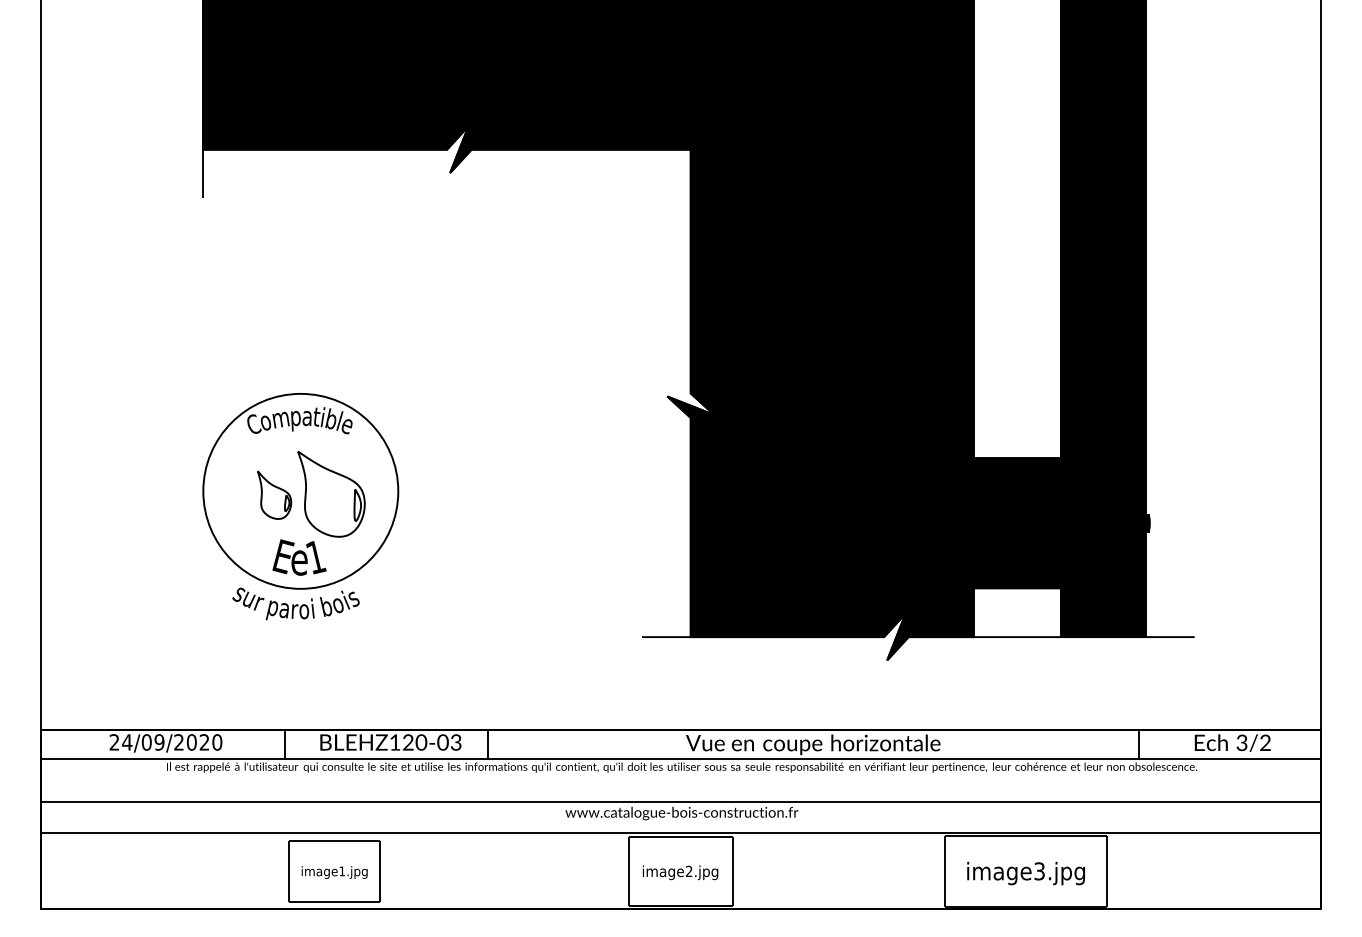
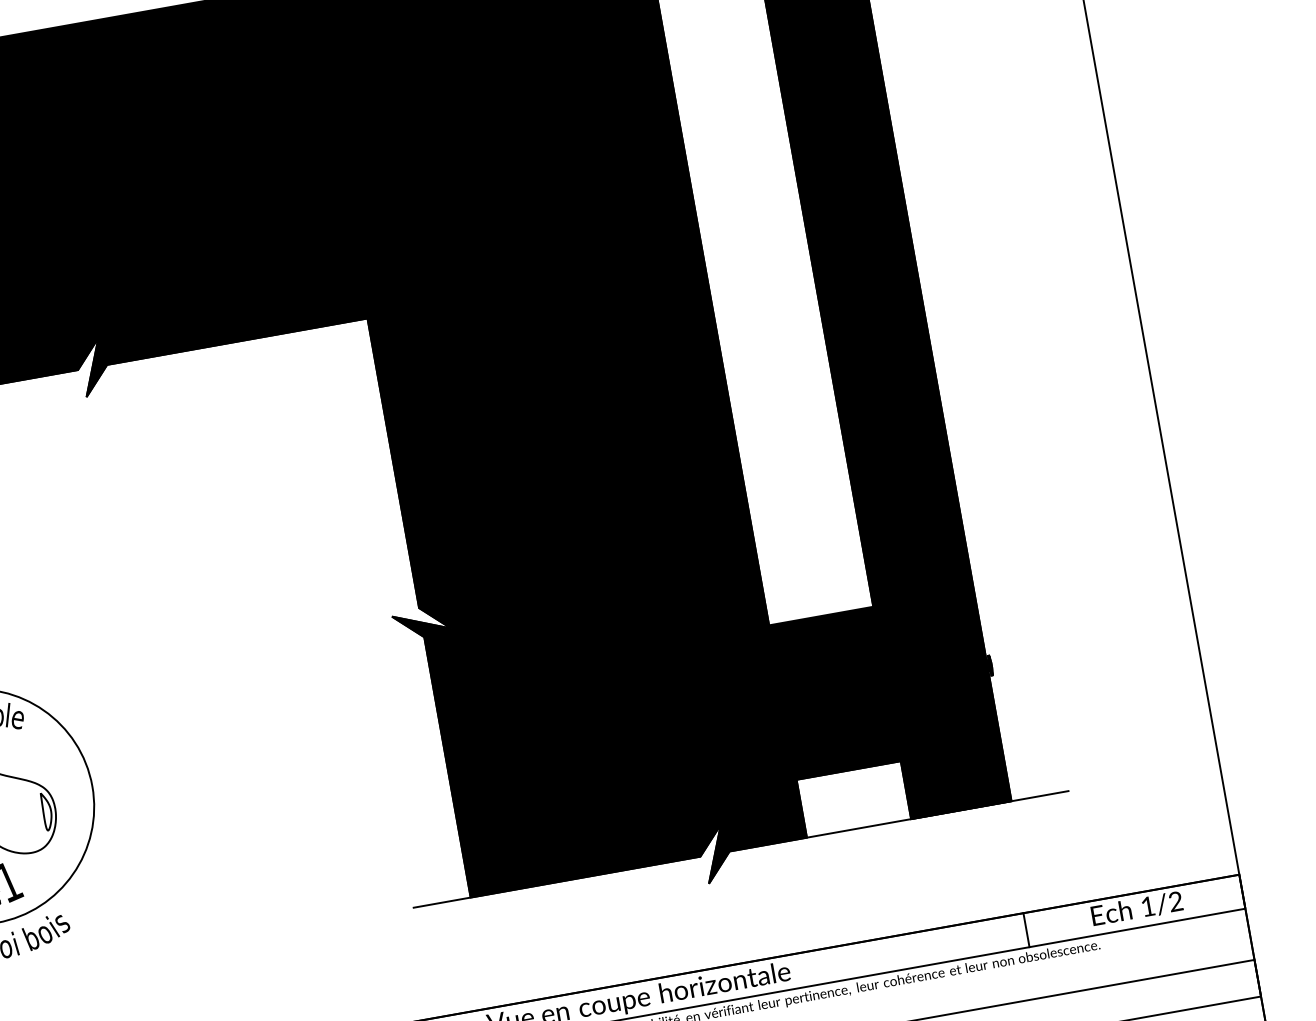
text: (1241, 742) -> (1147, 906), 3/2 -> 1/2

